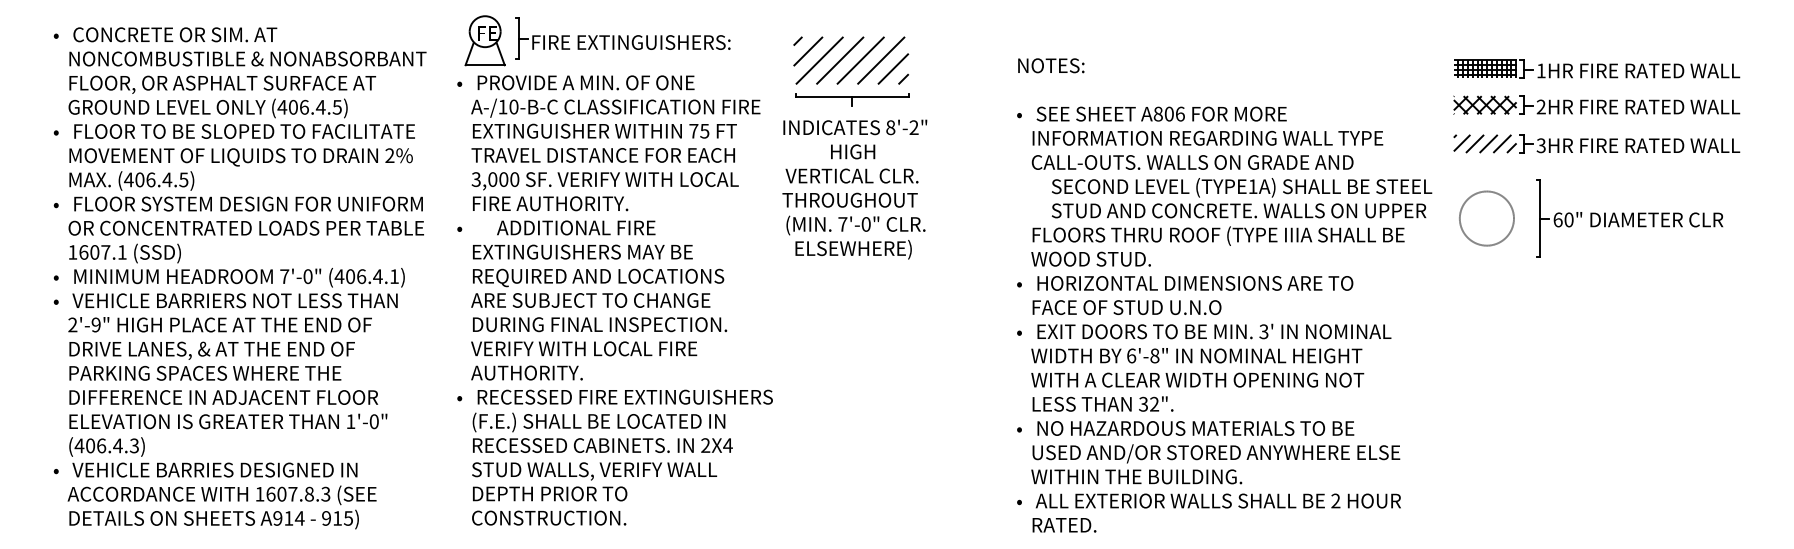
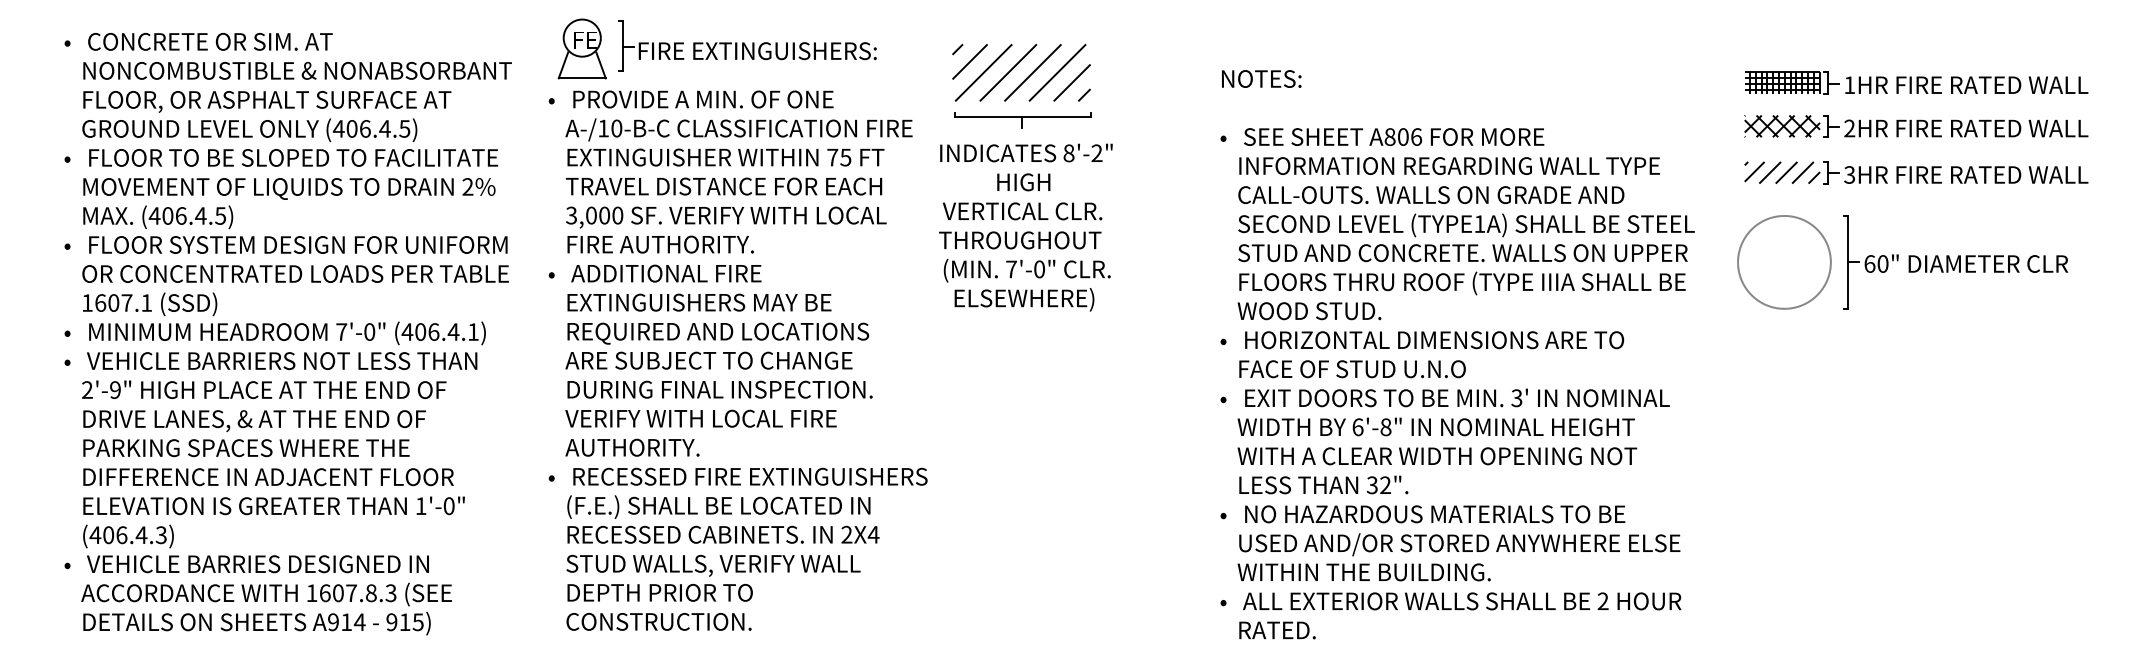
text: (1241, 198) -> (1465, 238), moved
circle: (1486, 218) -> (1783, 262), size x1.43
text: (576, 227) -> (666, 273), moved

